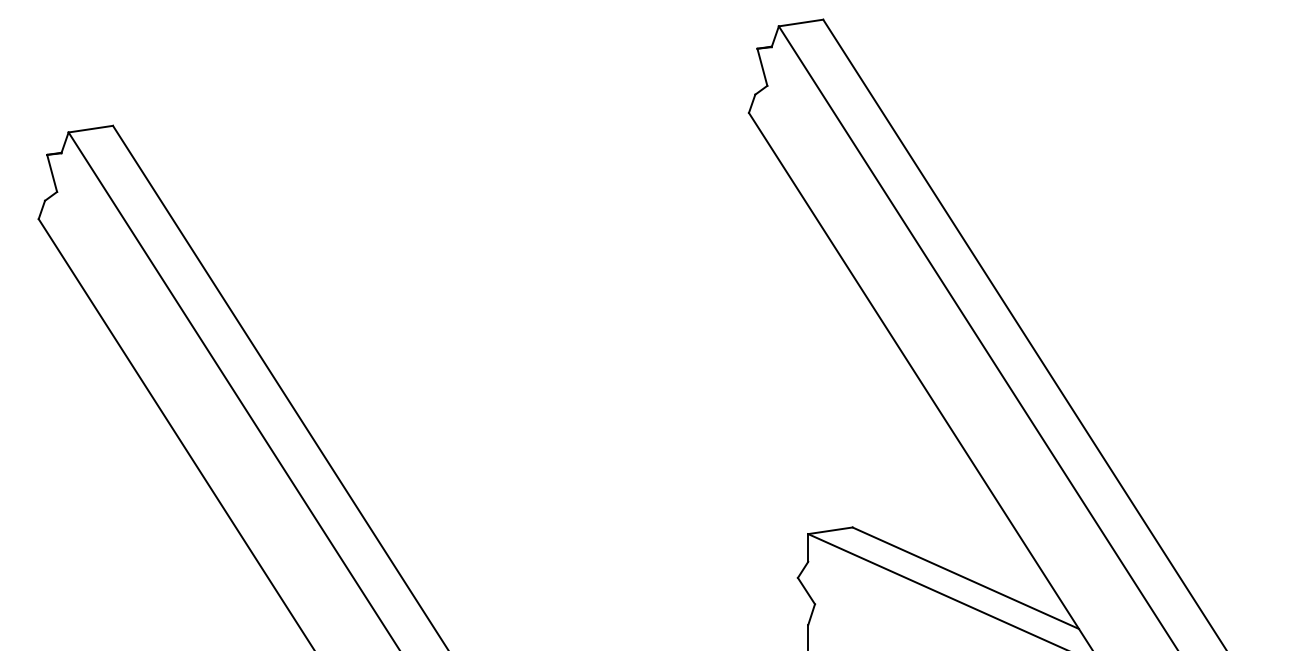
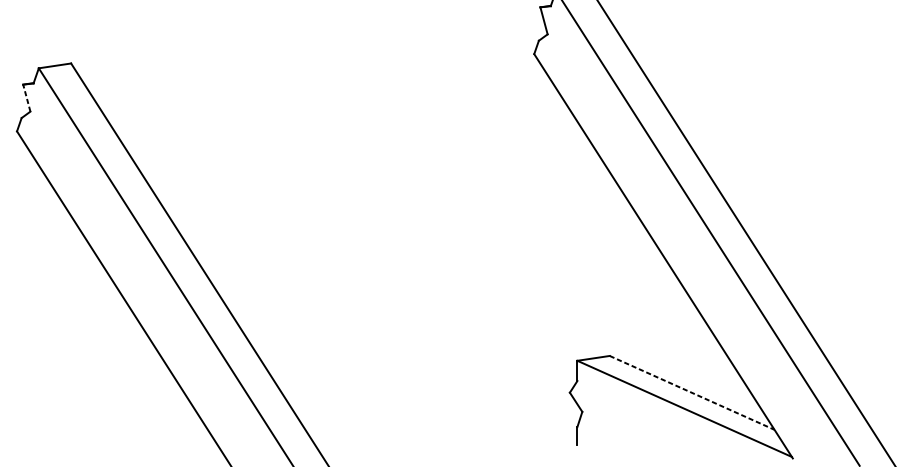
line: (52, 172) -> (27, 97), solid -> dashed
line: (966, 578) -> (692, 393), solid -> dashed

